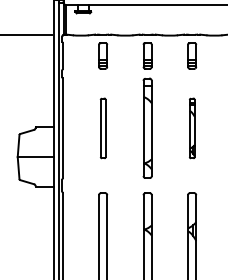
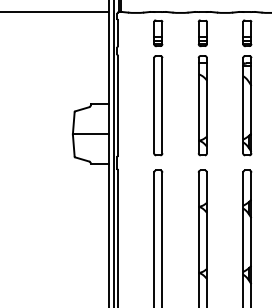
part: (103, 128) -> (158, 105), size x1.67
part: (192, 128) -> (247, 105), size x1.67

